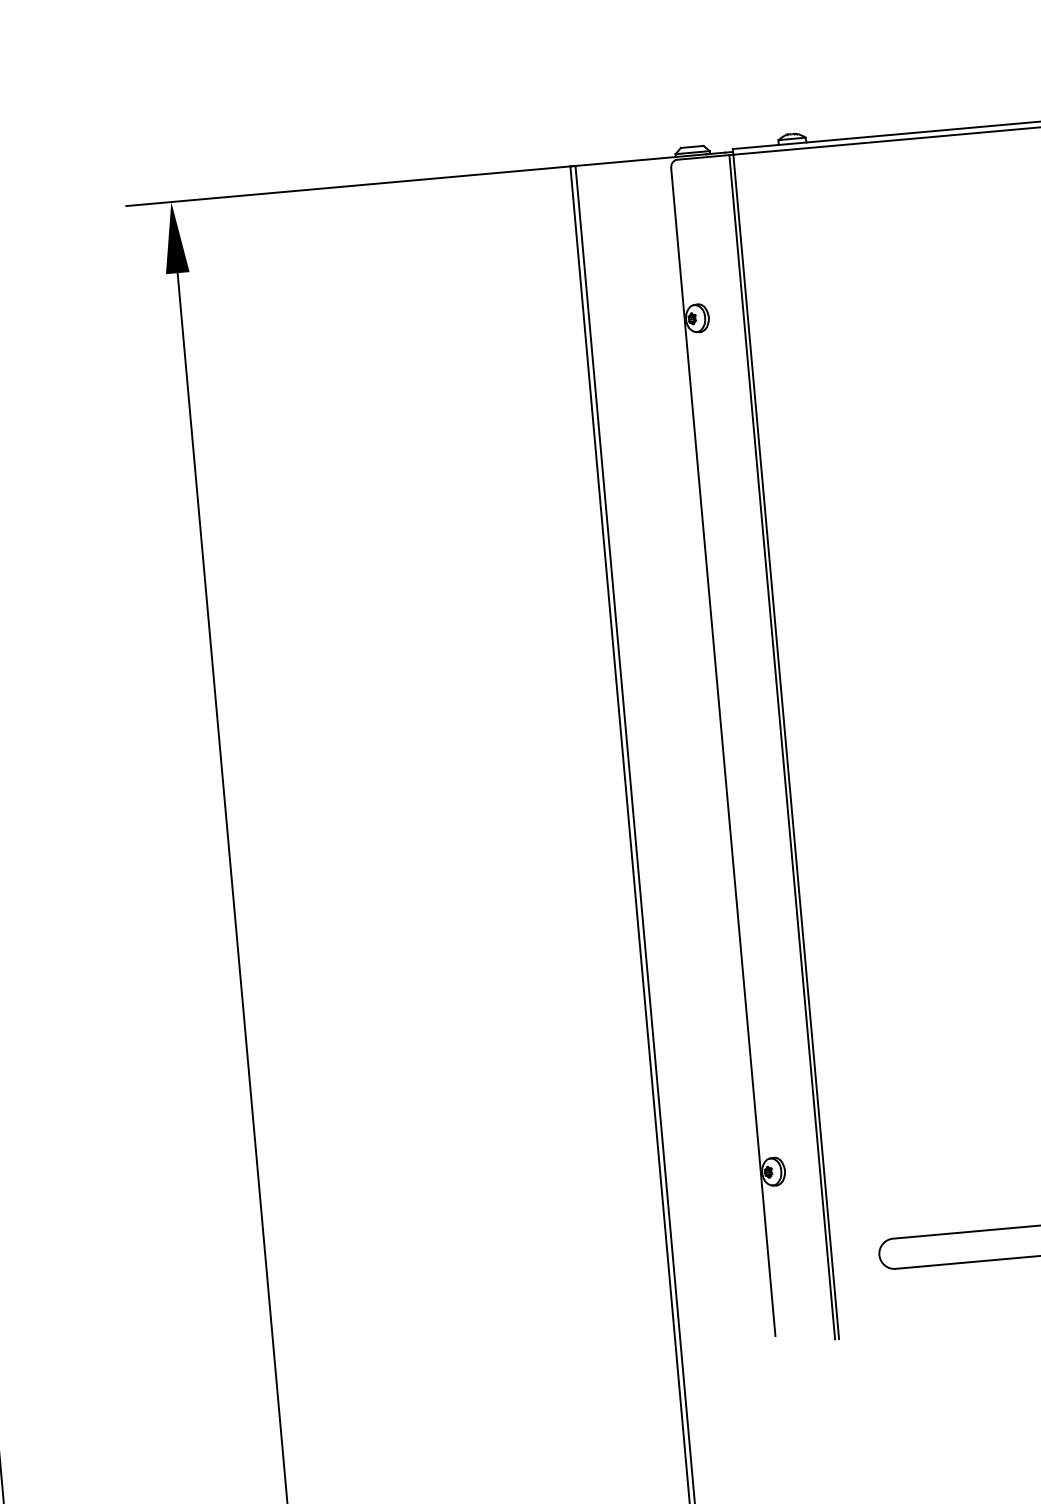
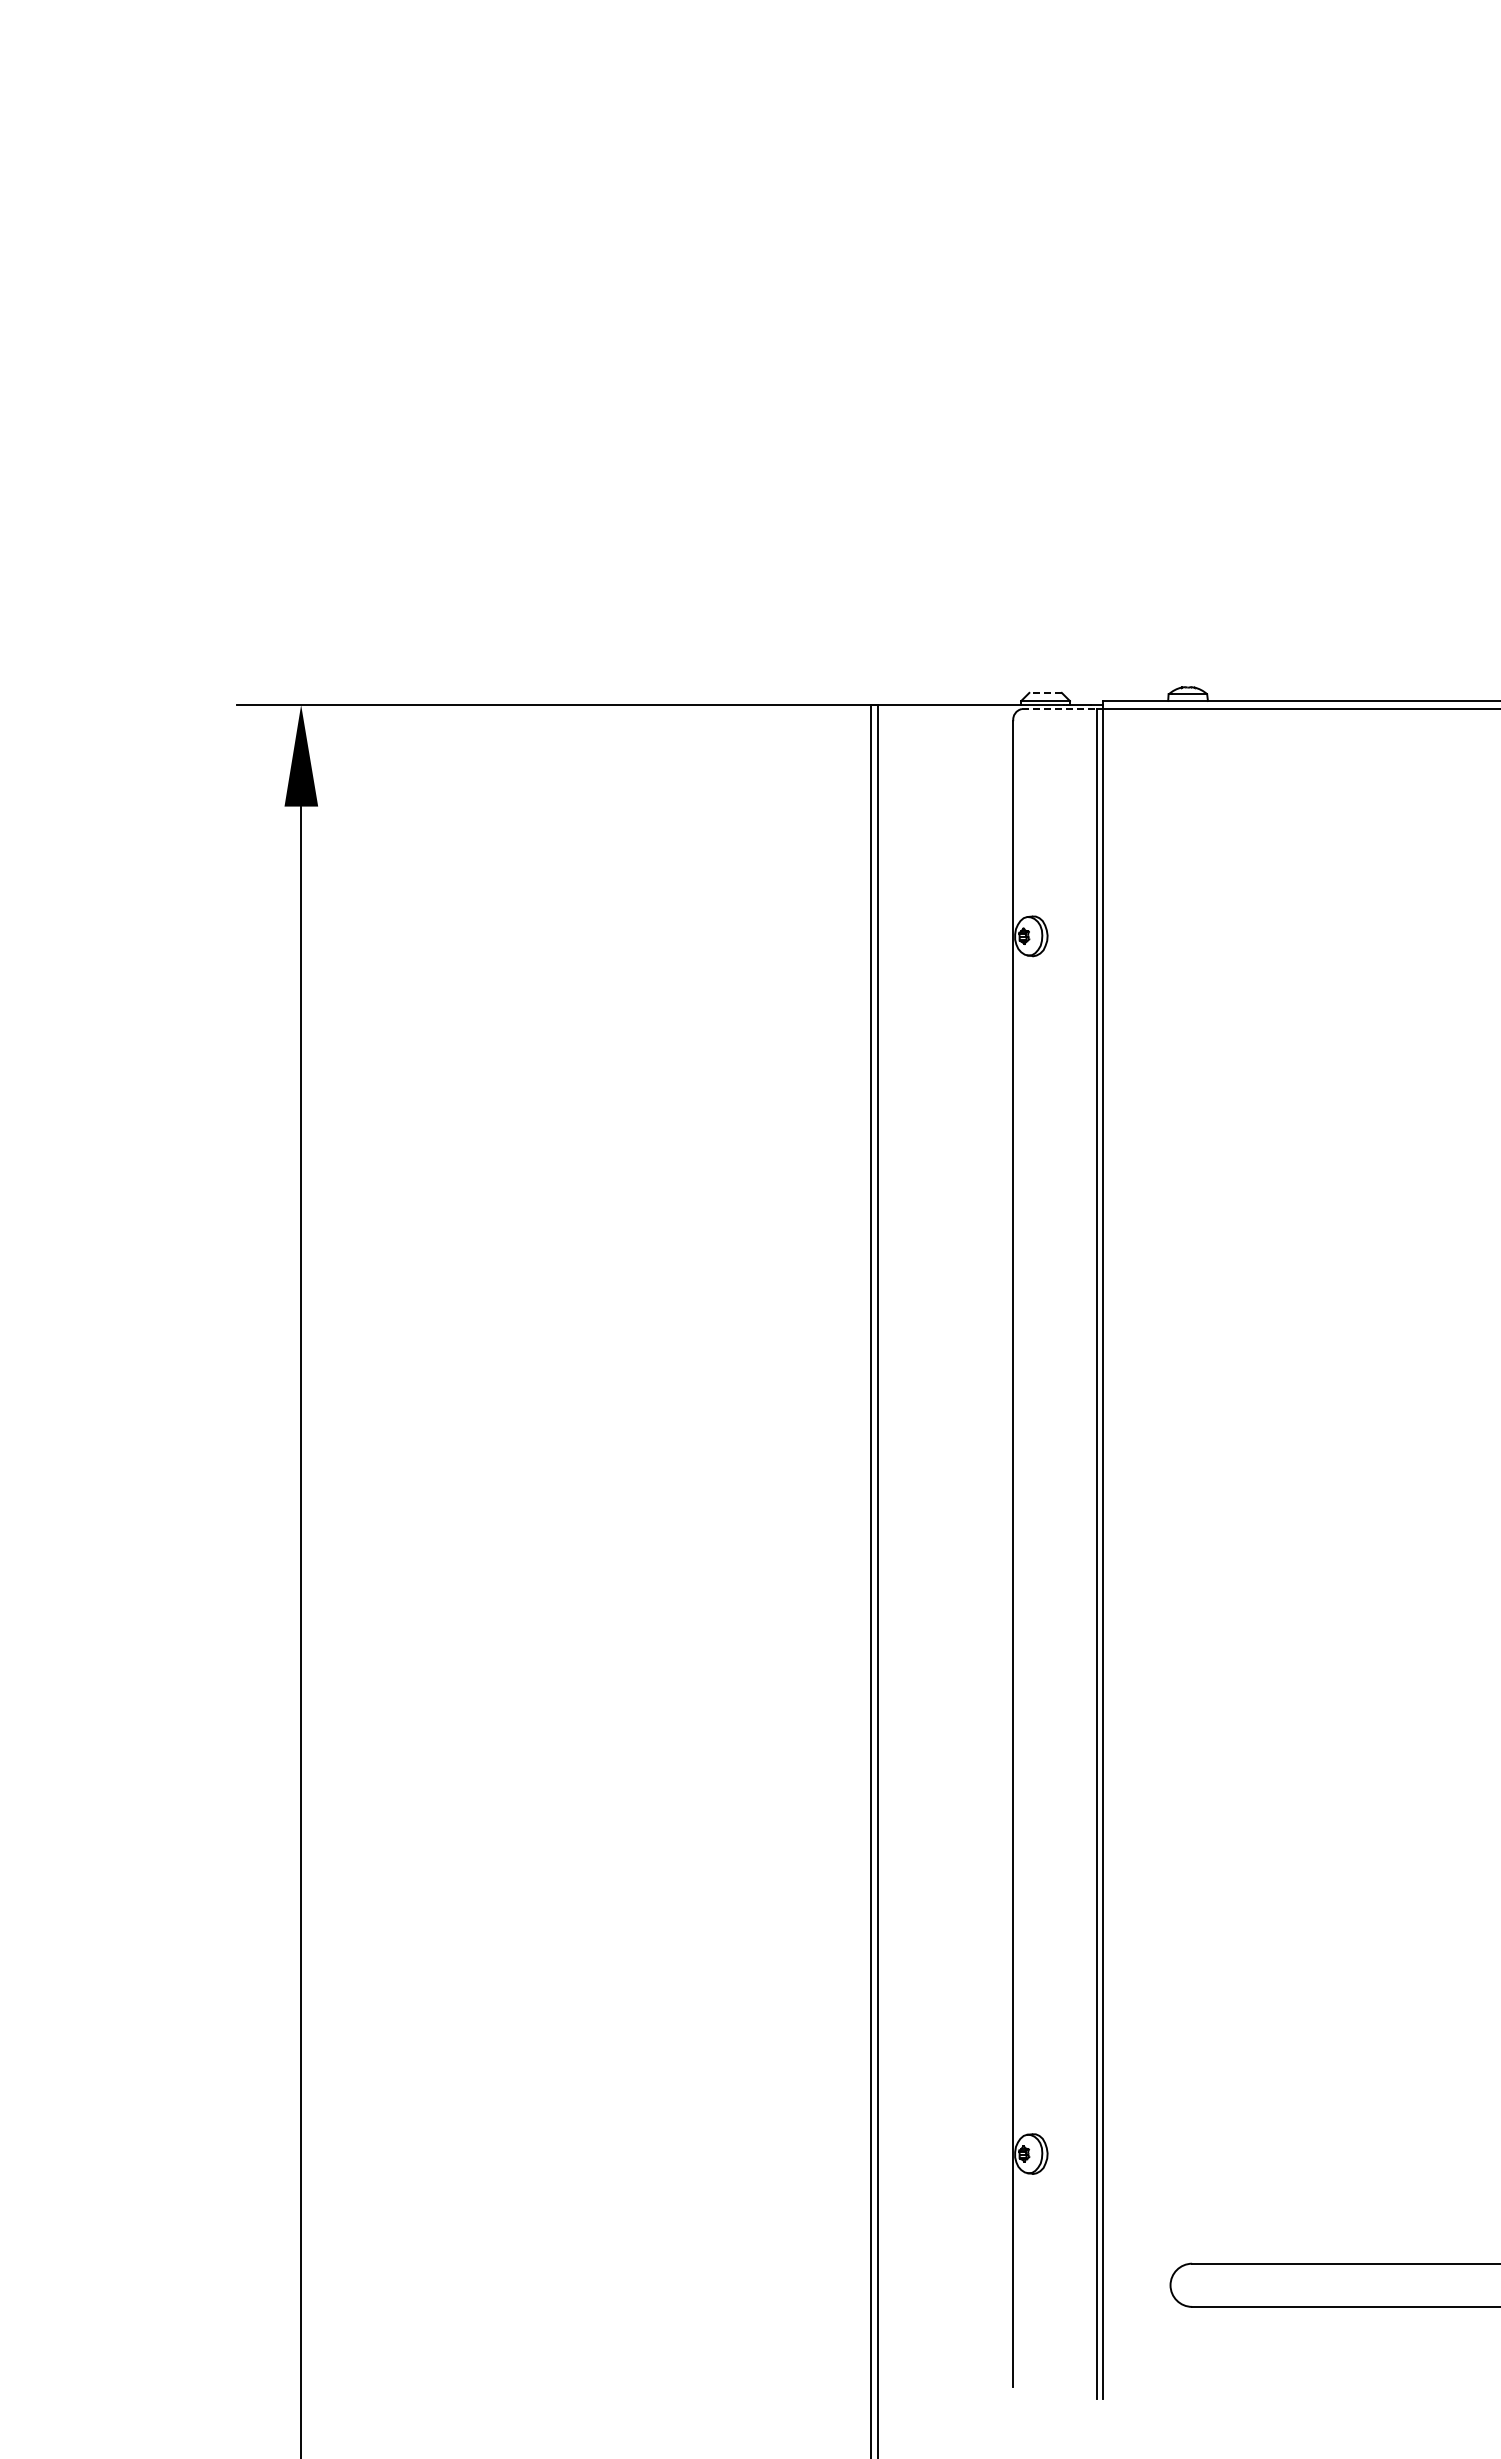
line: (692, 146) -> (1045, 692), solid -> dashed
line: (703, 157) -> (1059, 709), solid -> dashed

